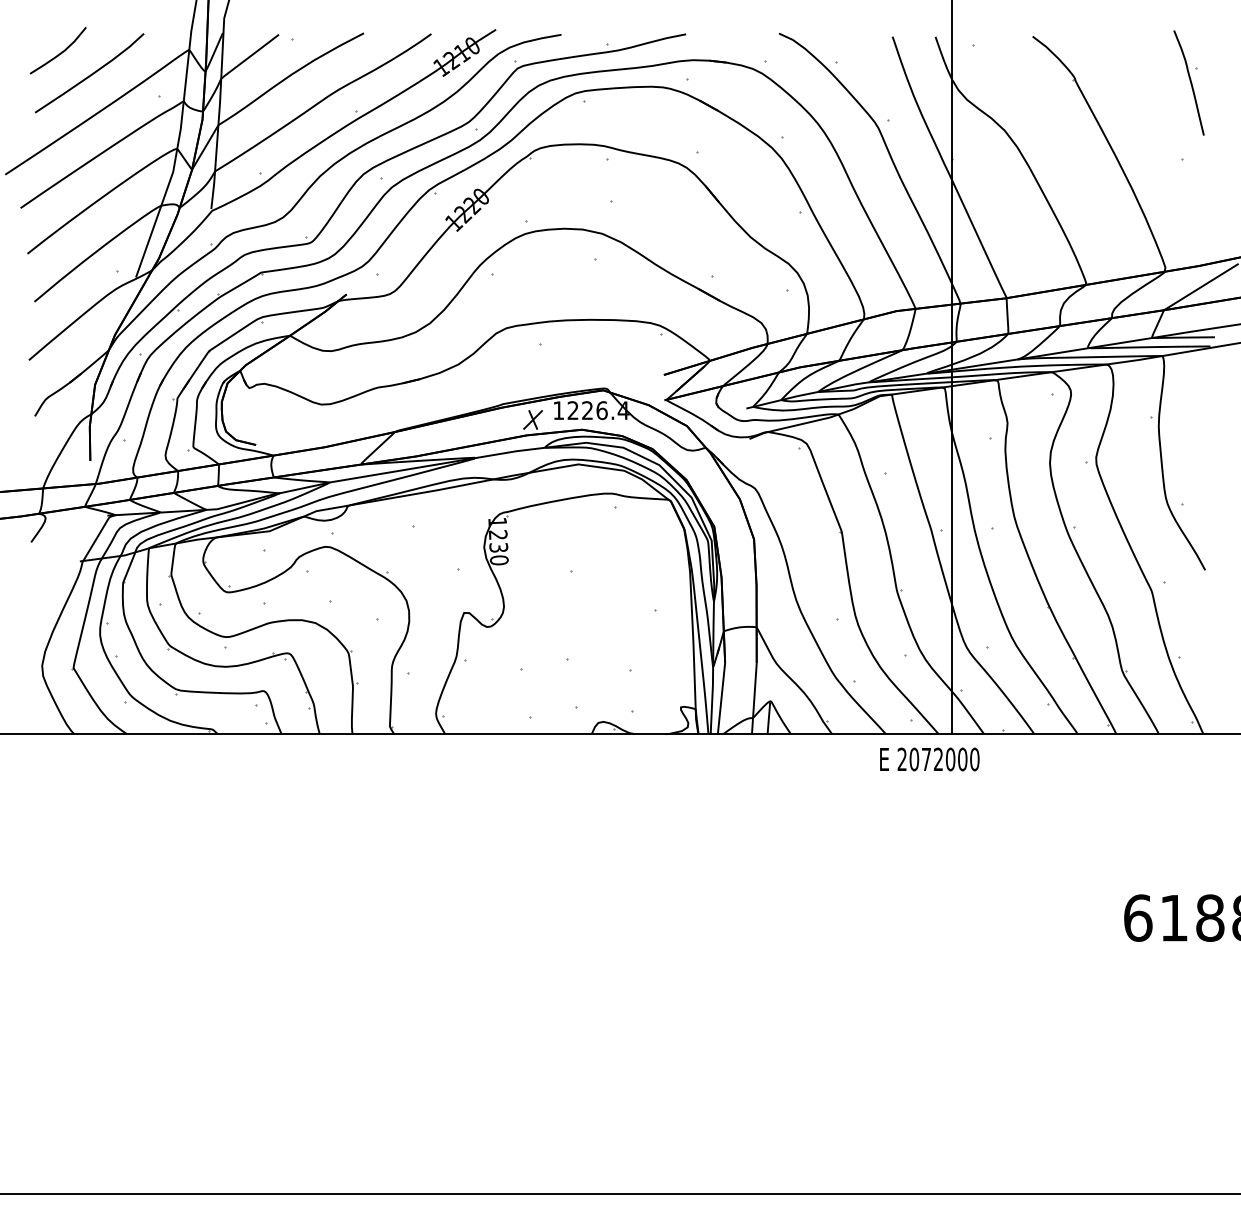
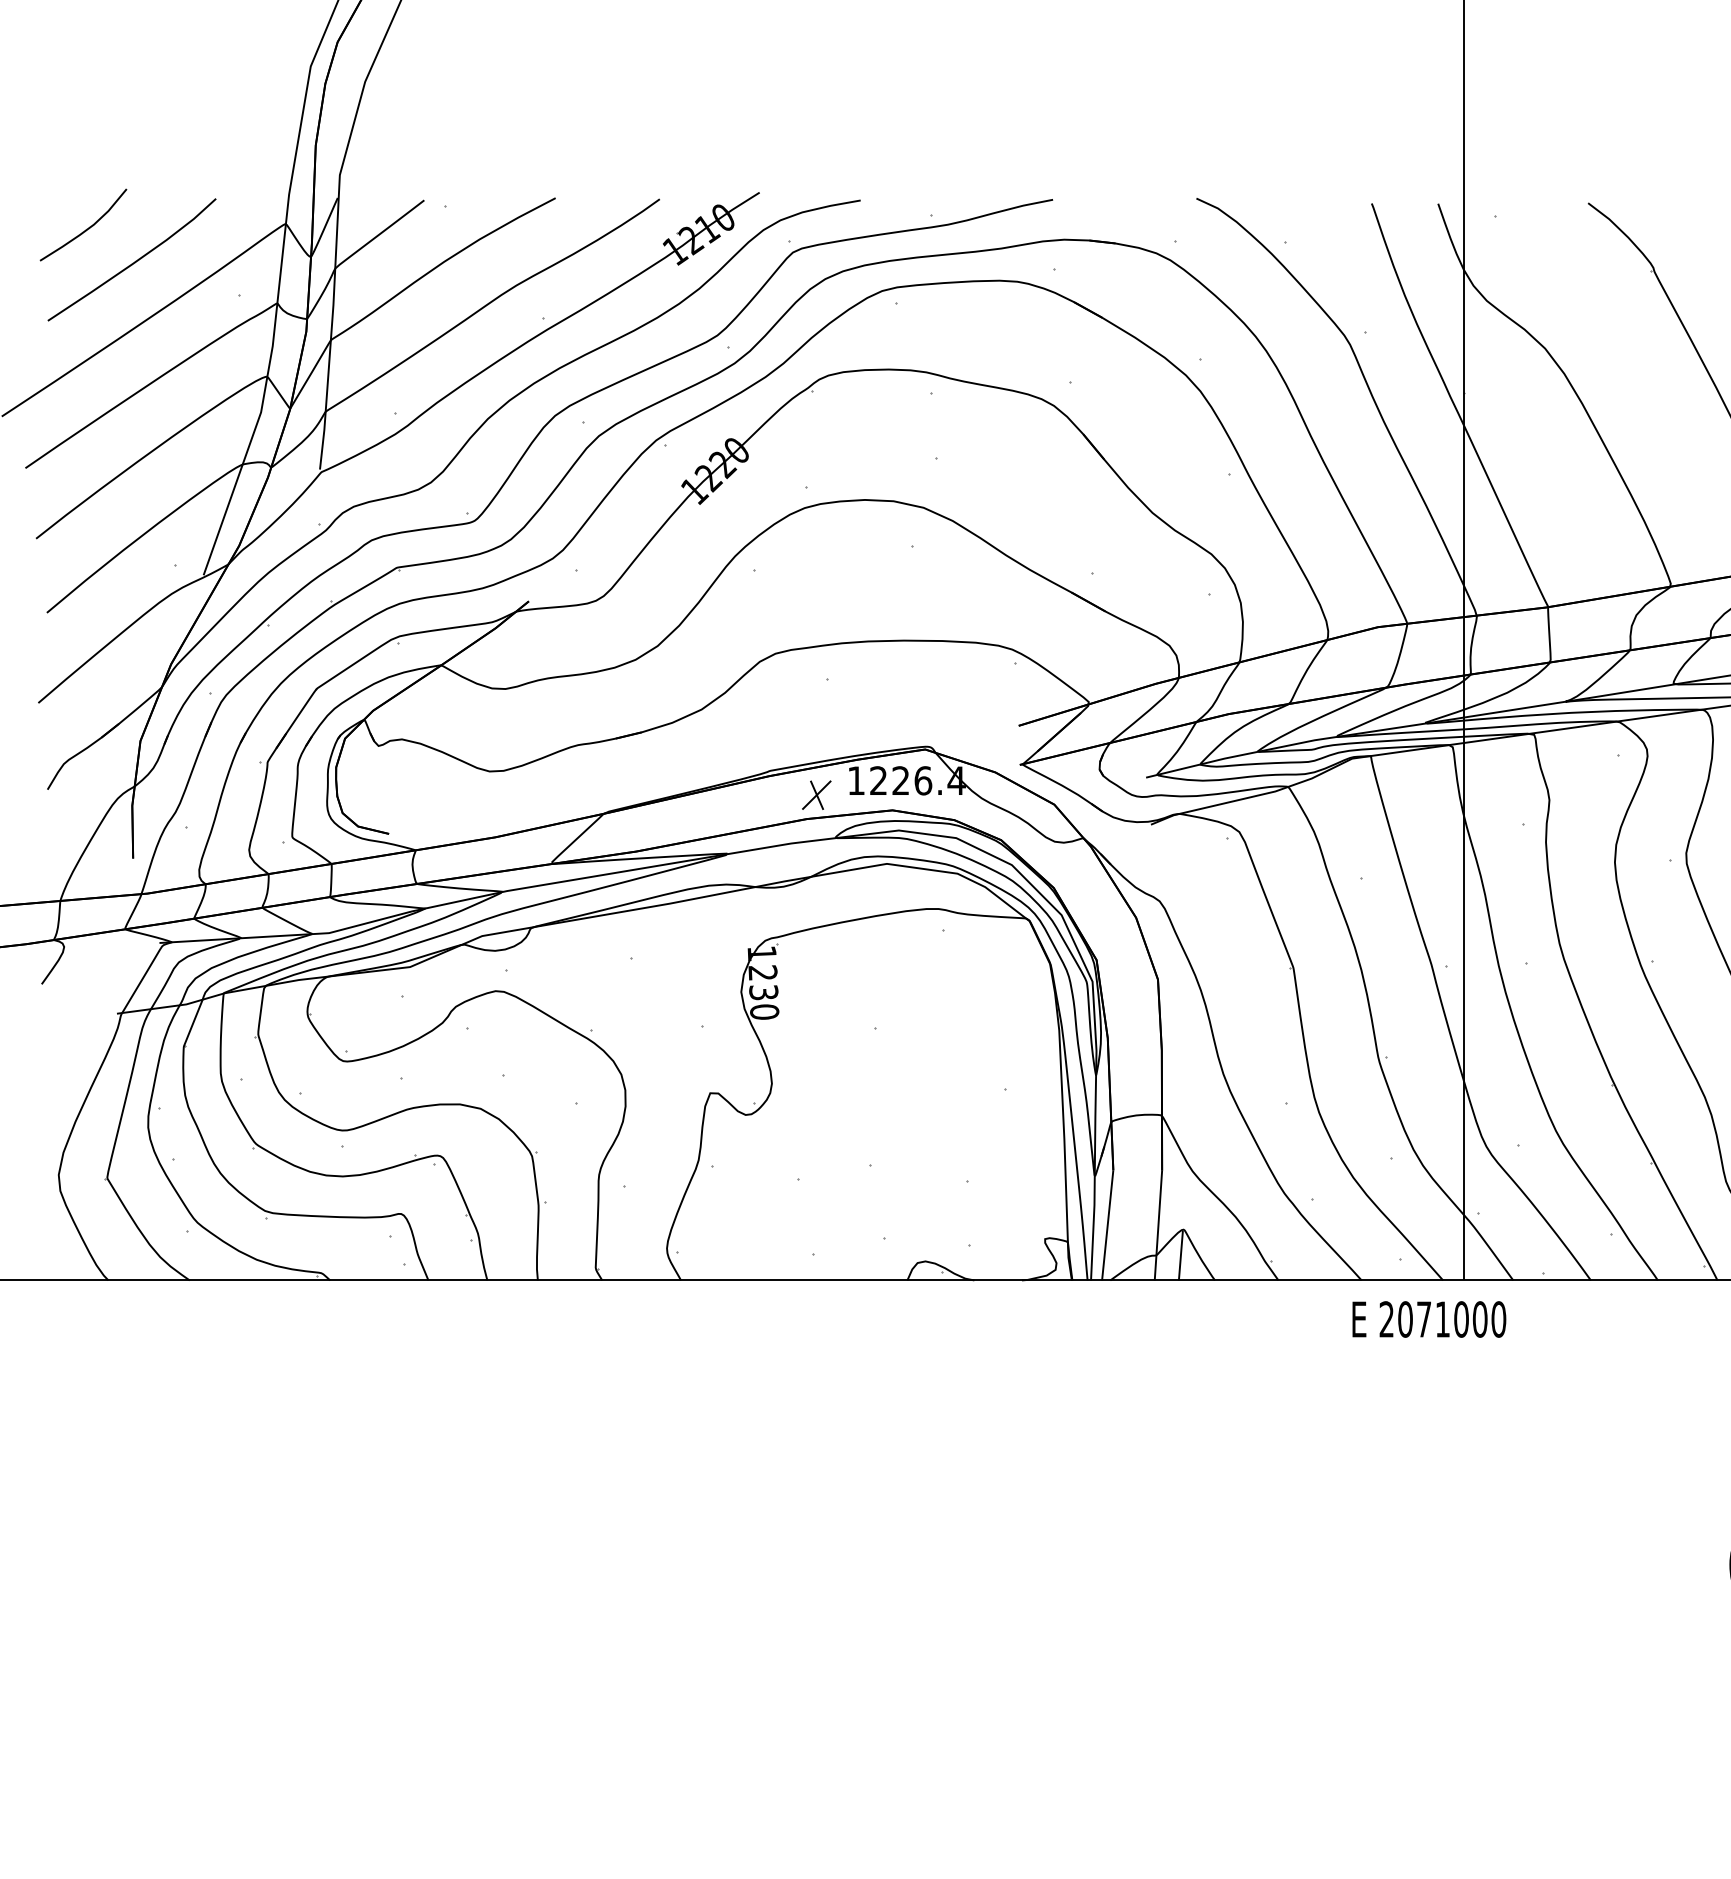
text: (938, 758) -> (1442, 1317), 2072000 -> 2071000

